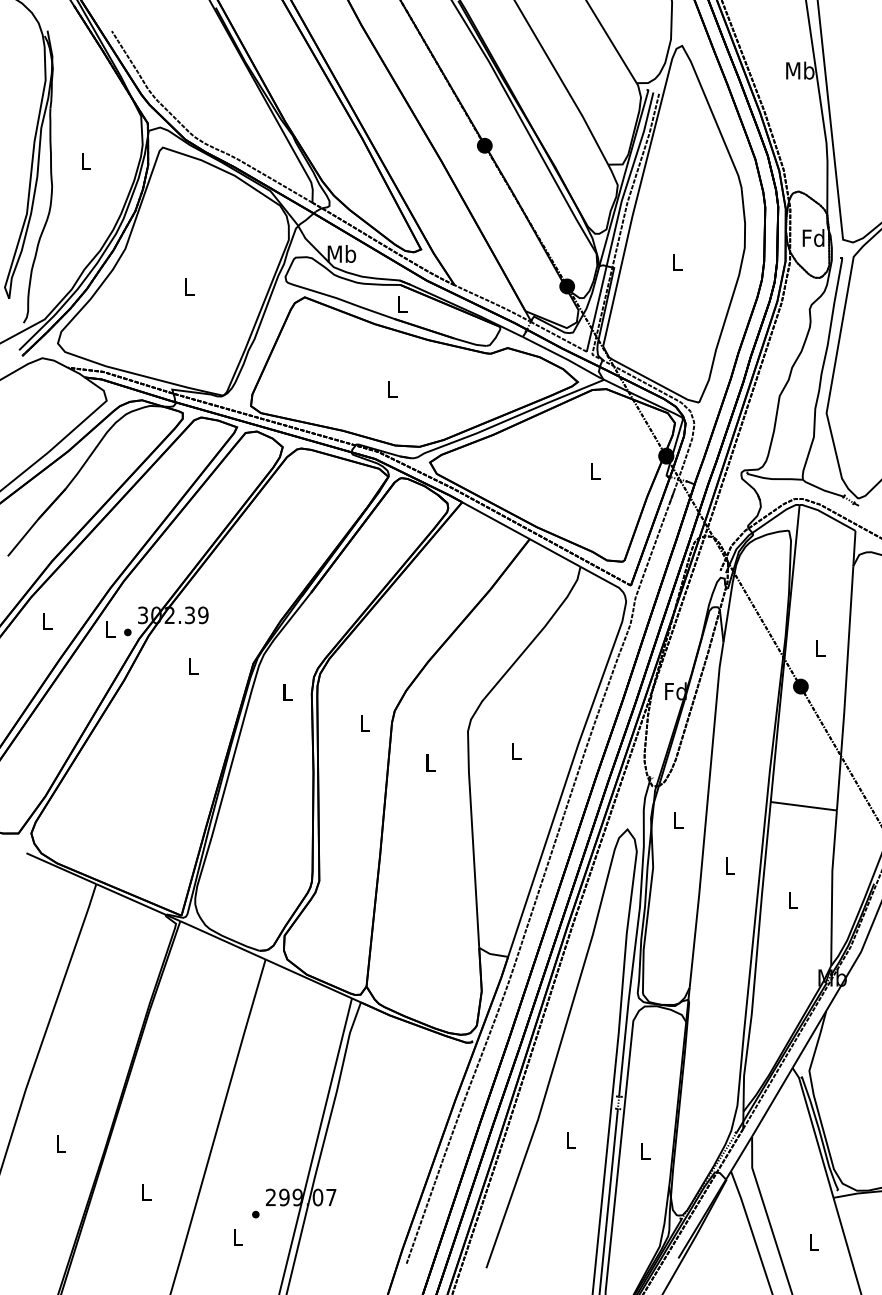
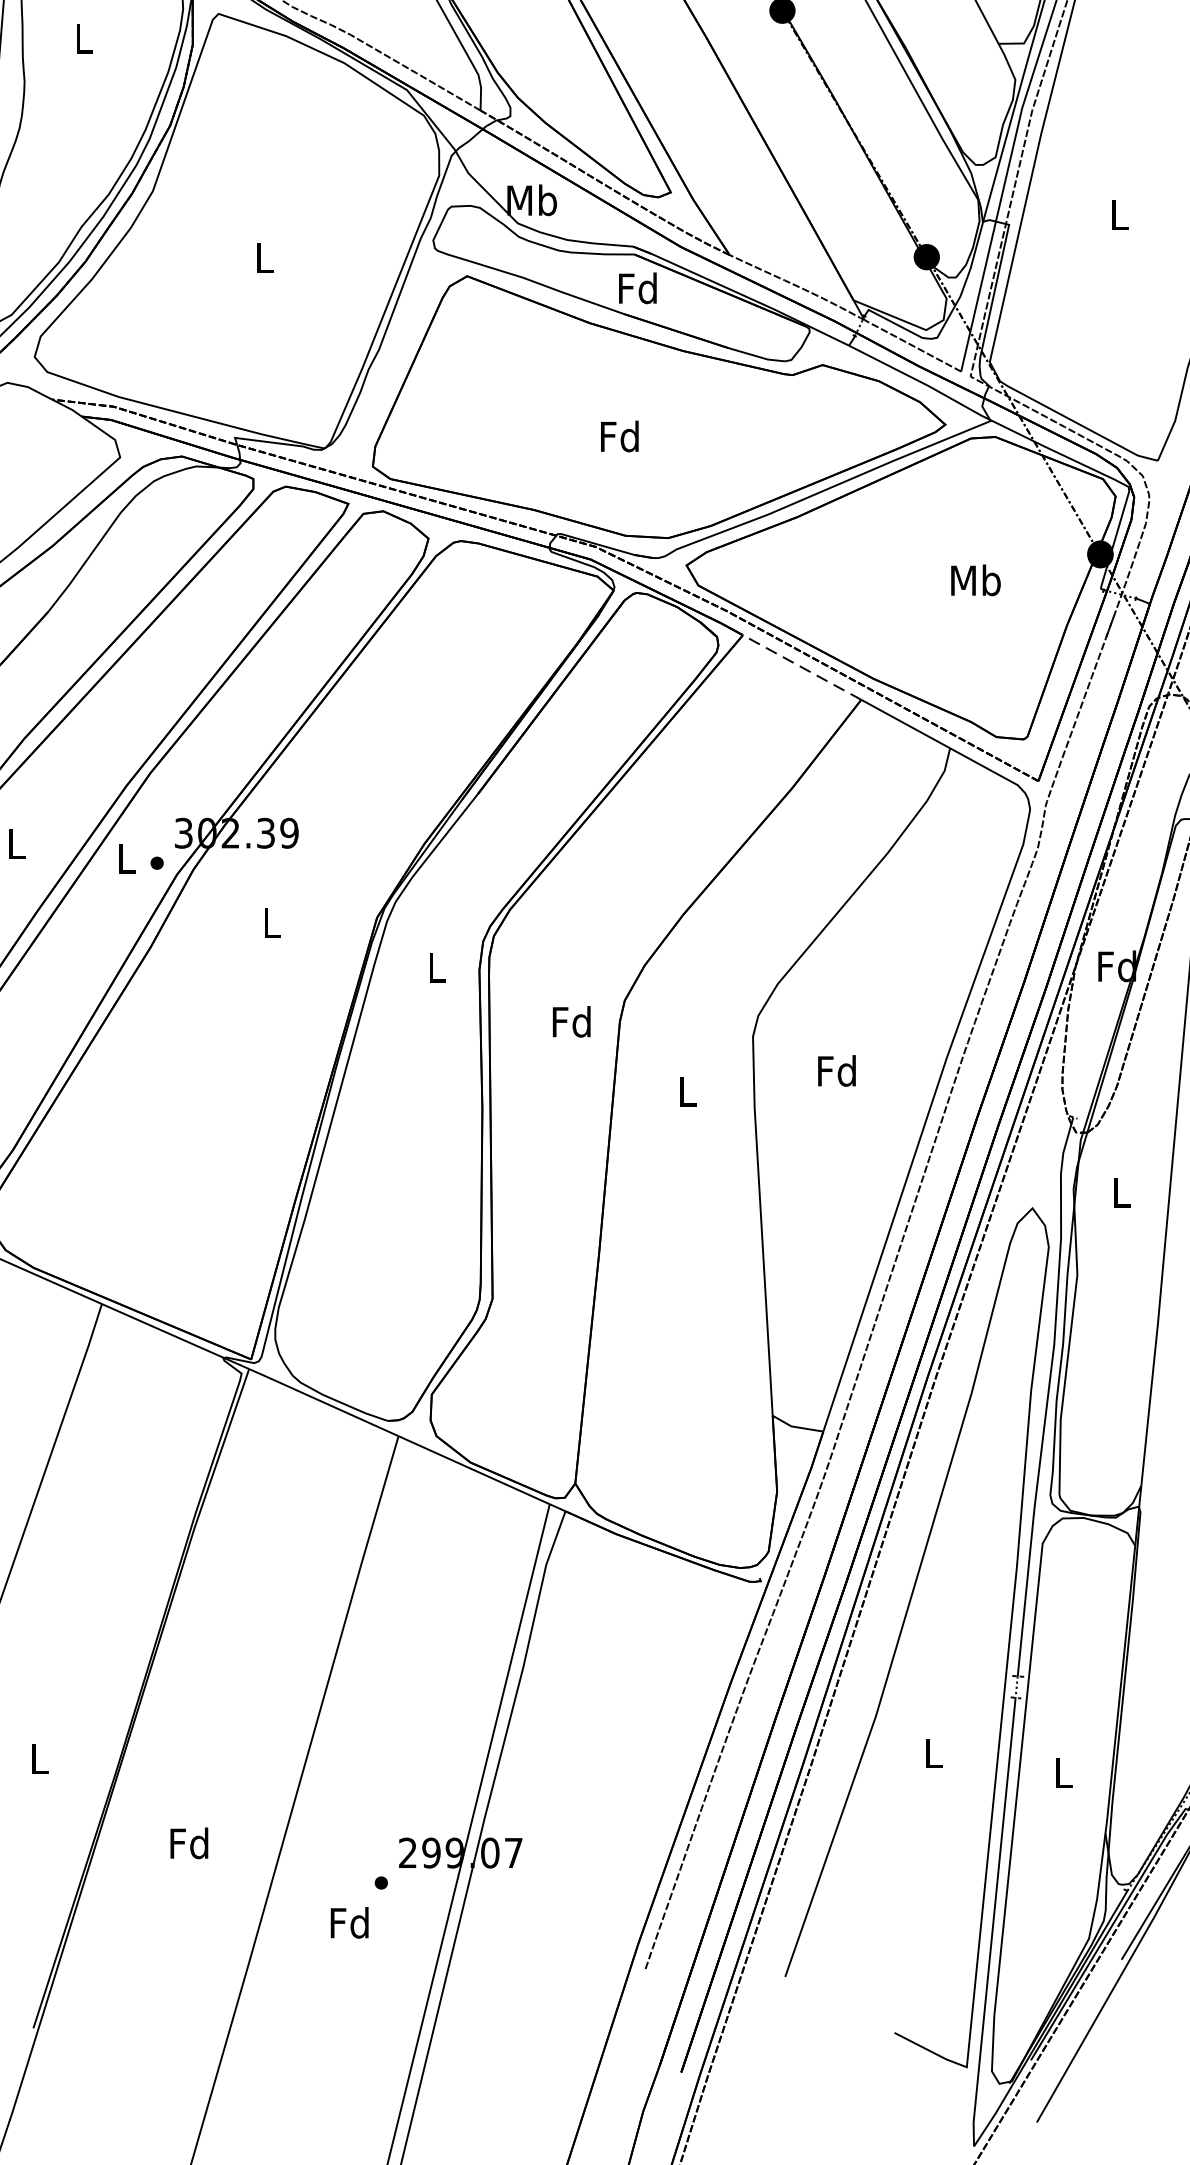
text: (401, 304) -> (636, 288), L -> Fd
text: (391, 388) -> (619, 435), L -> Fd
text: (595, 470) -> (976, 579), L -> Mb
line: (495, 520) -> (801, 667), solid -> dashed
text: (364, 722) -> (571, 1020), L -> Fd
text: (515, 751) -> (836, 1071), L -> Fd
text: (145, 1191) -> (188, 1842), L -> Fd
text: (237, 1237) -> (349, 1923), L -> Fd

